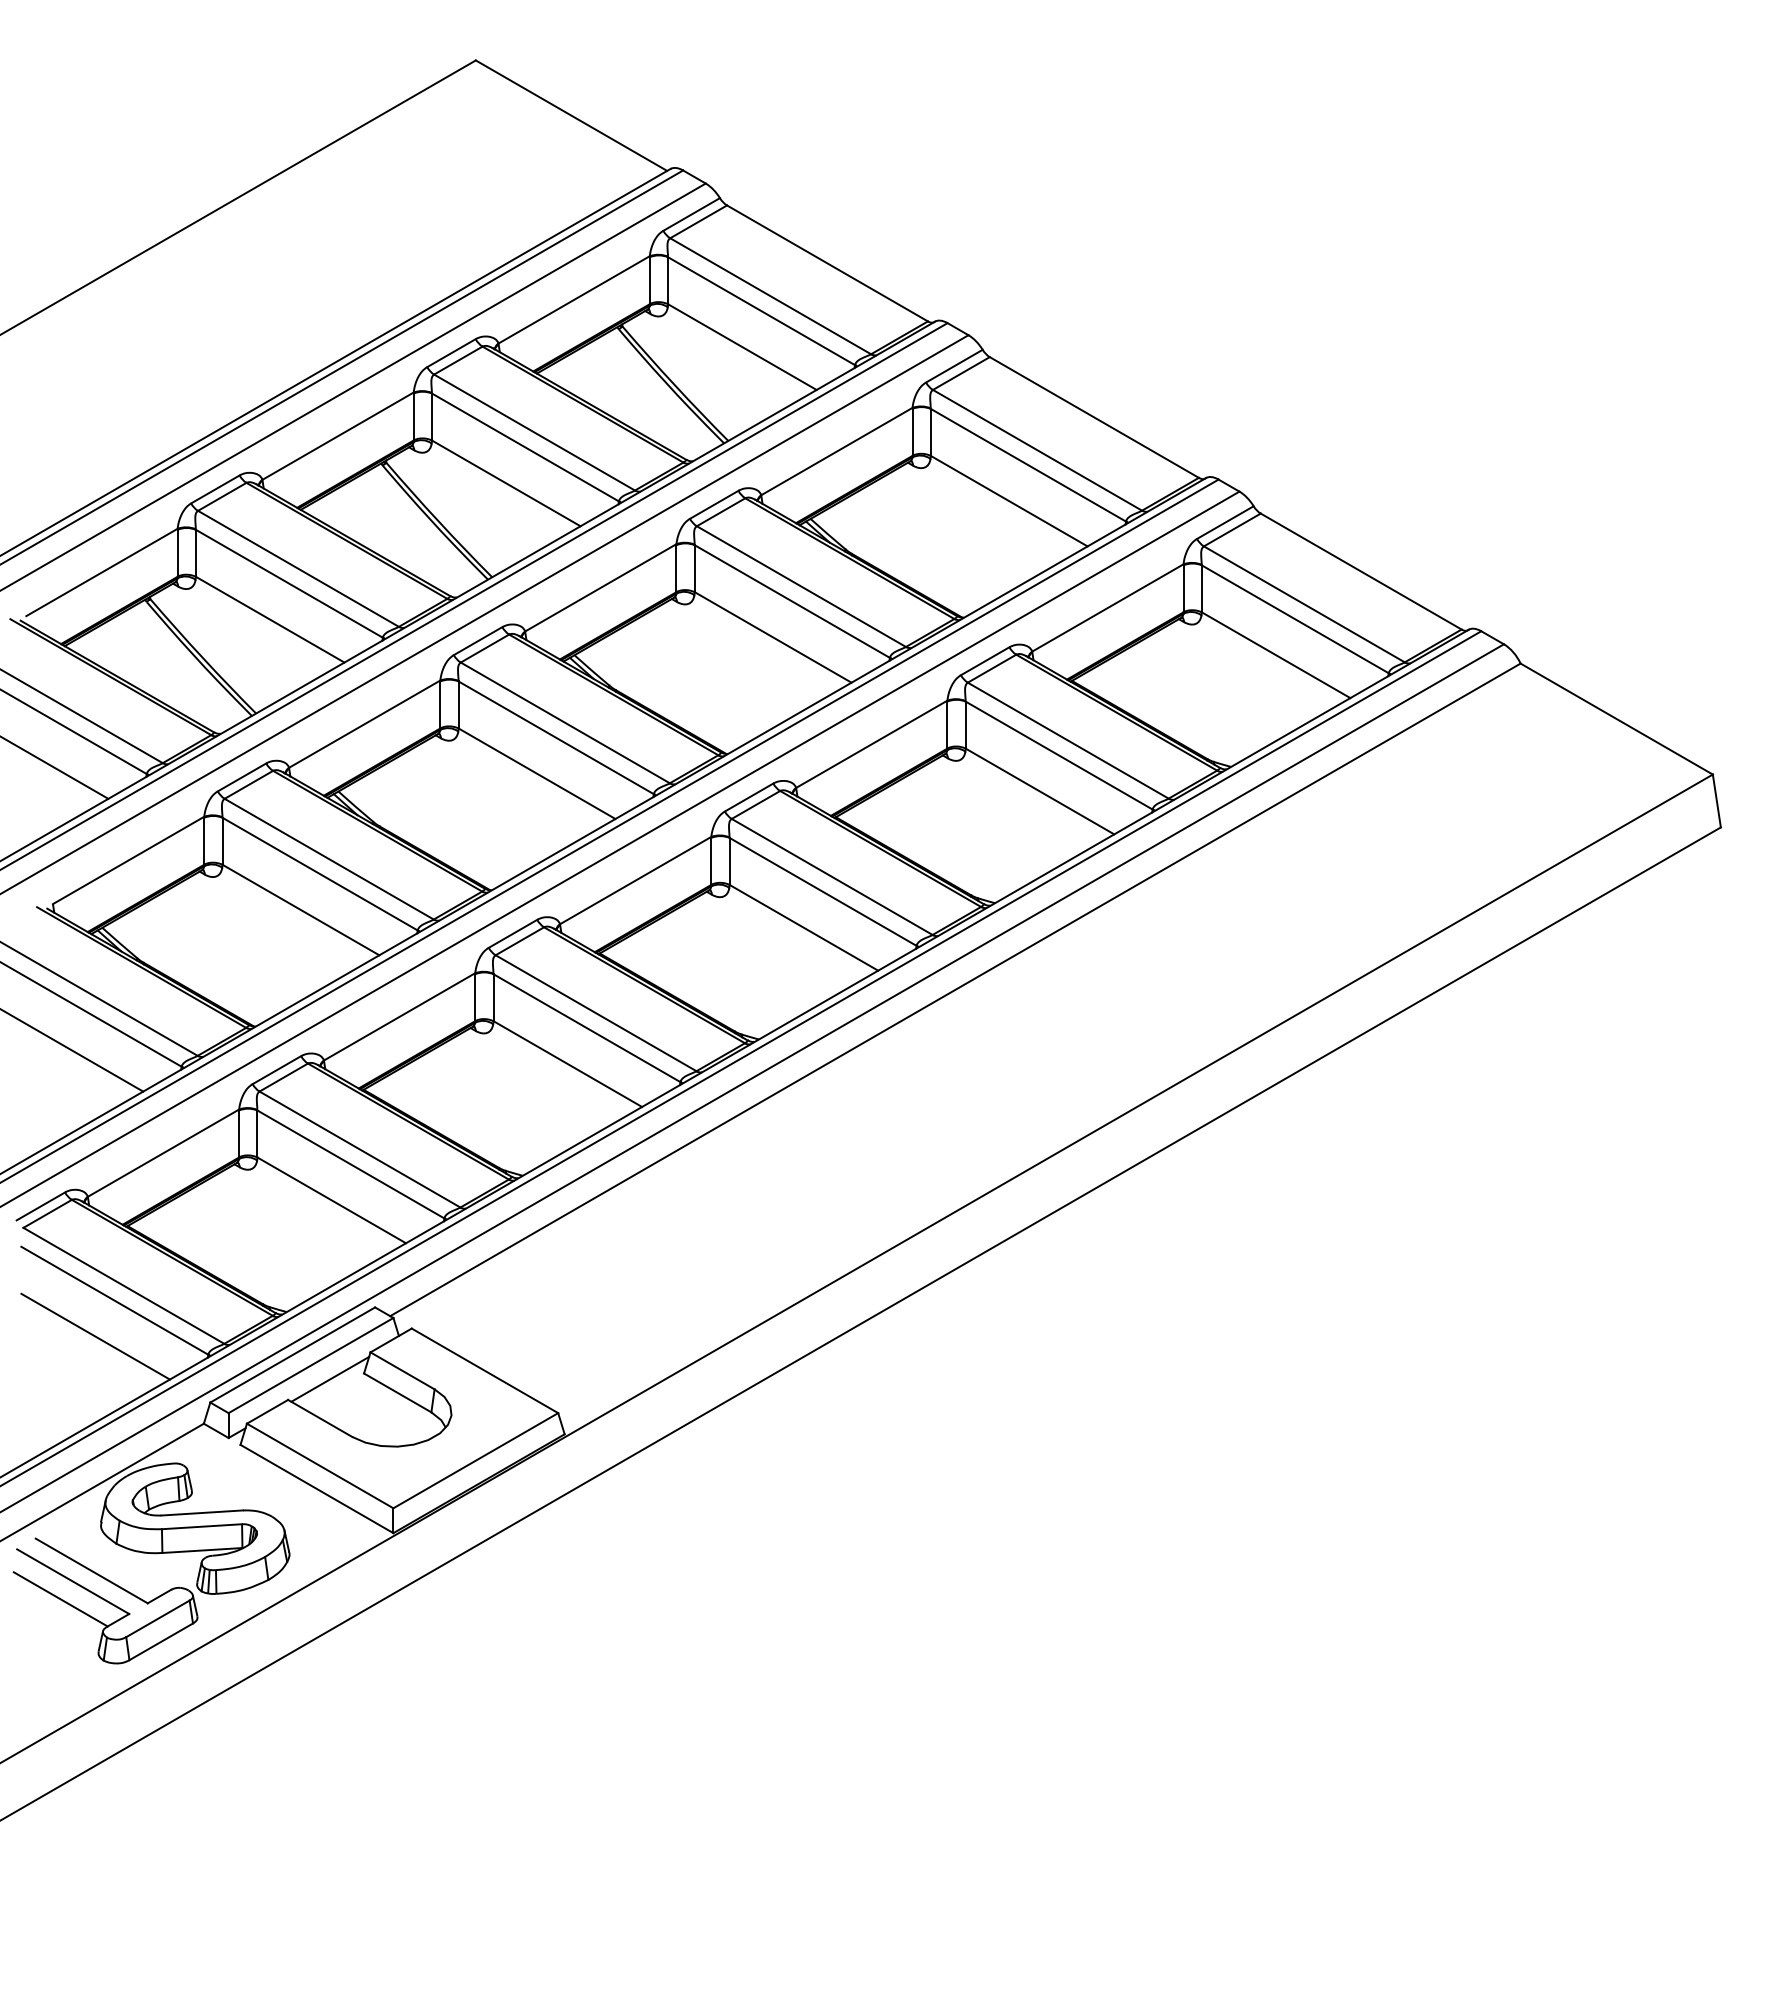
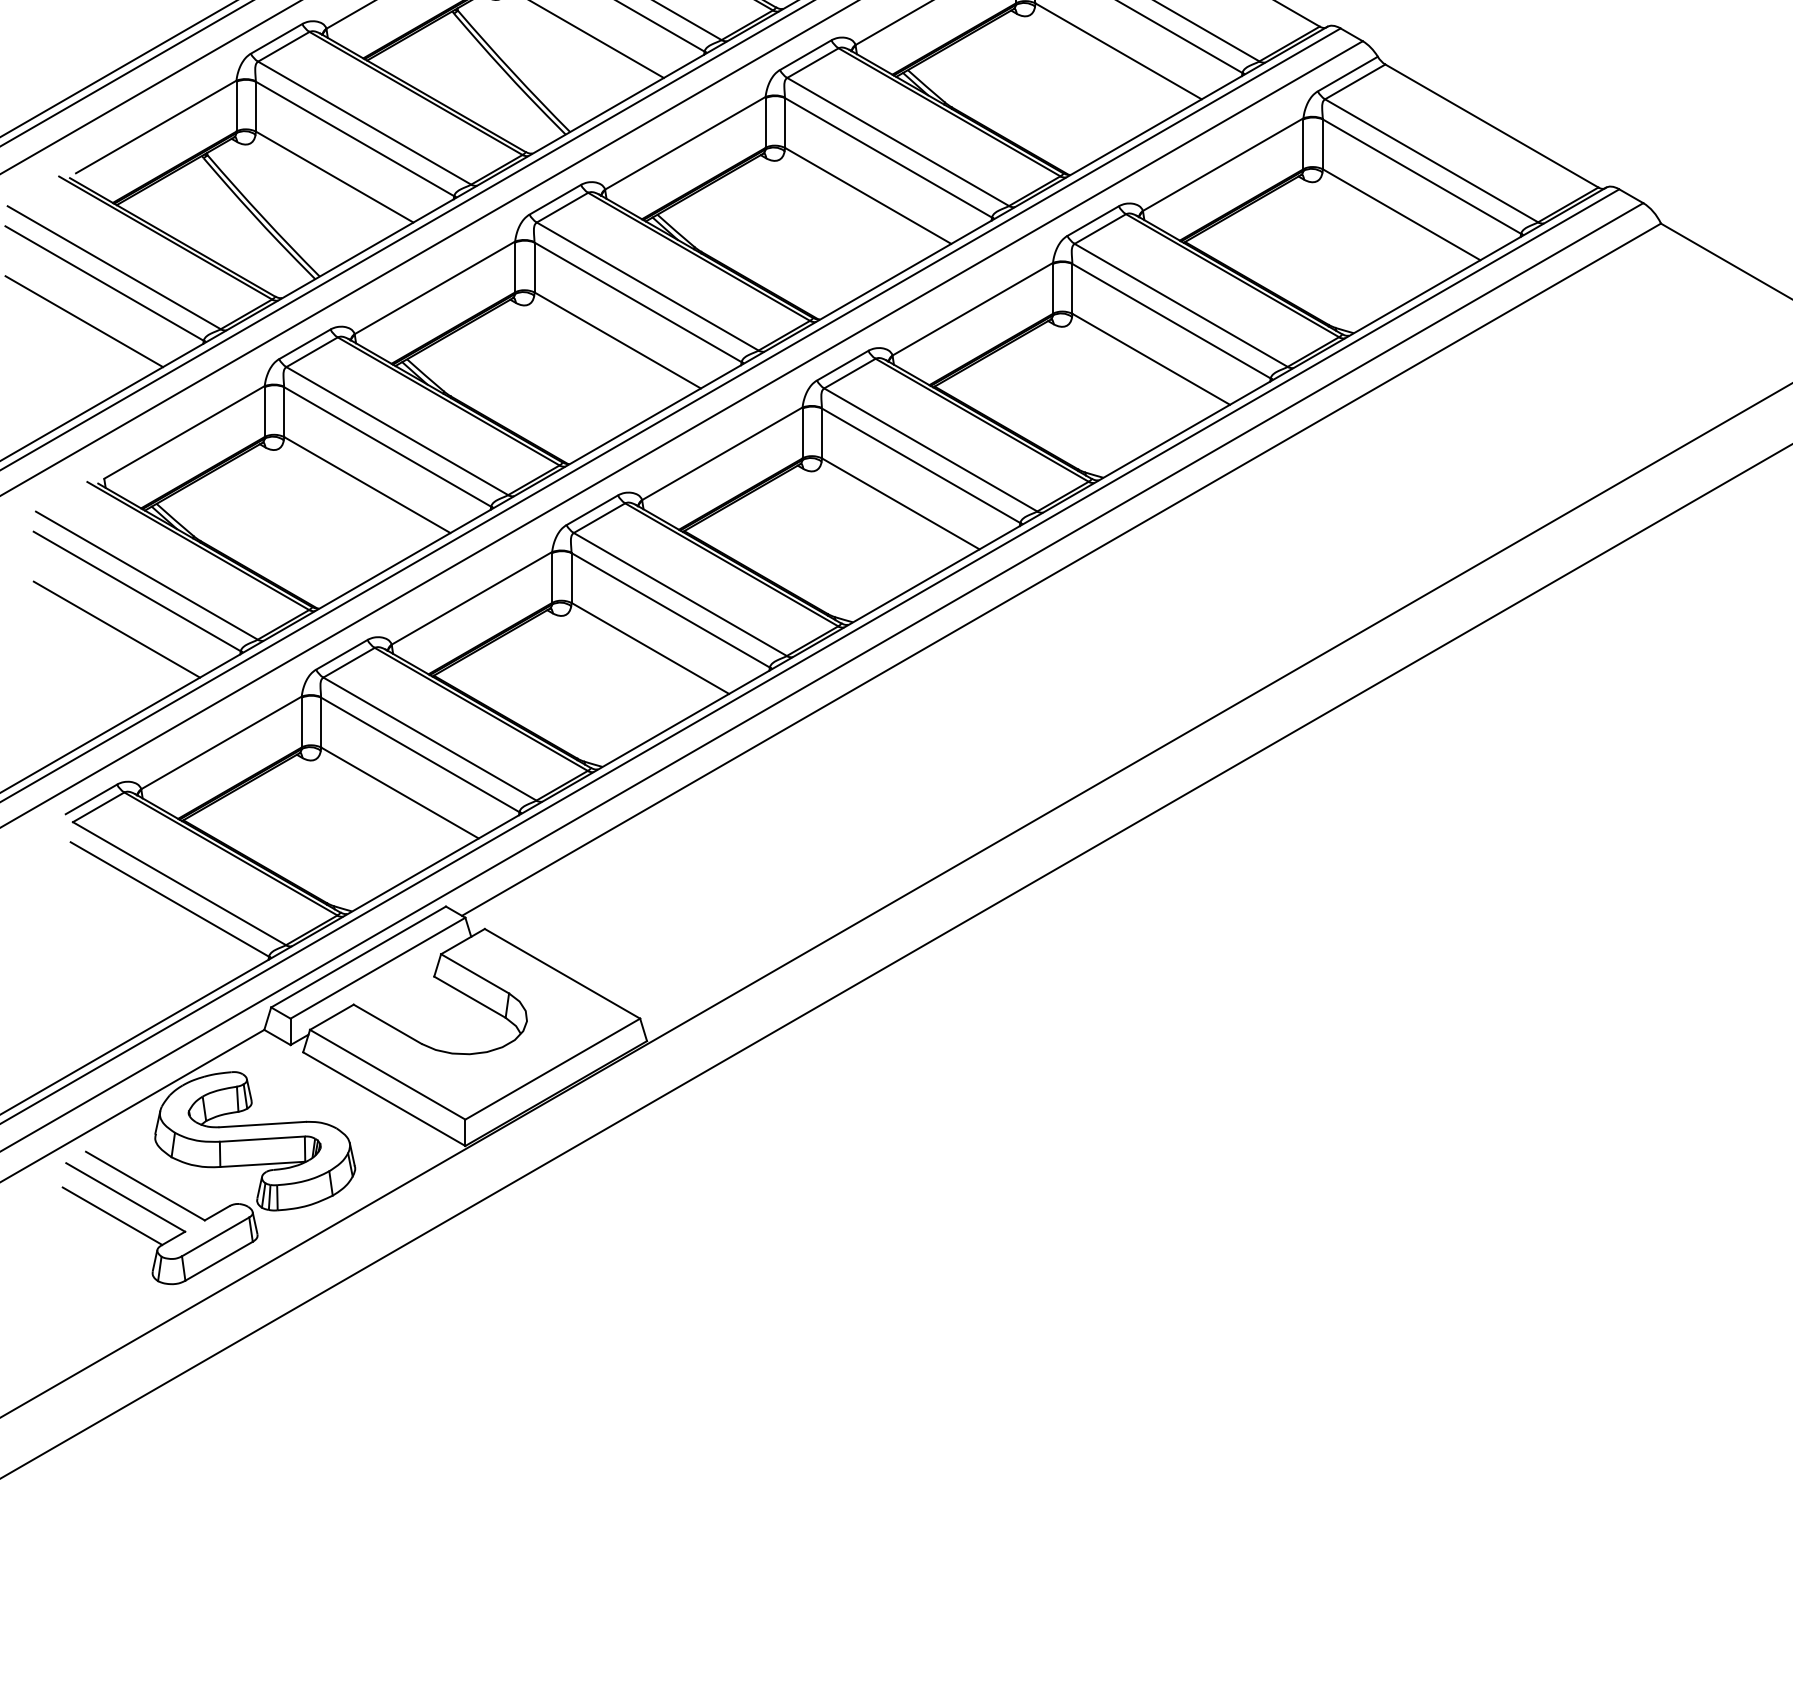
line: (95, 1336) -> (149, 937), removed
line: (330, 1378) -> (398, 981), removed

